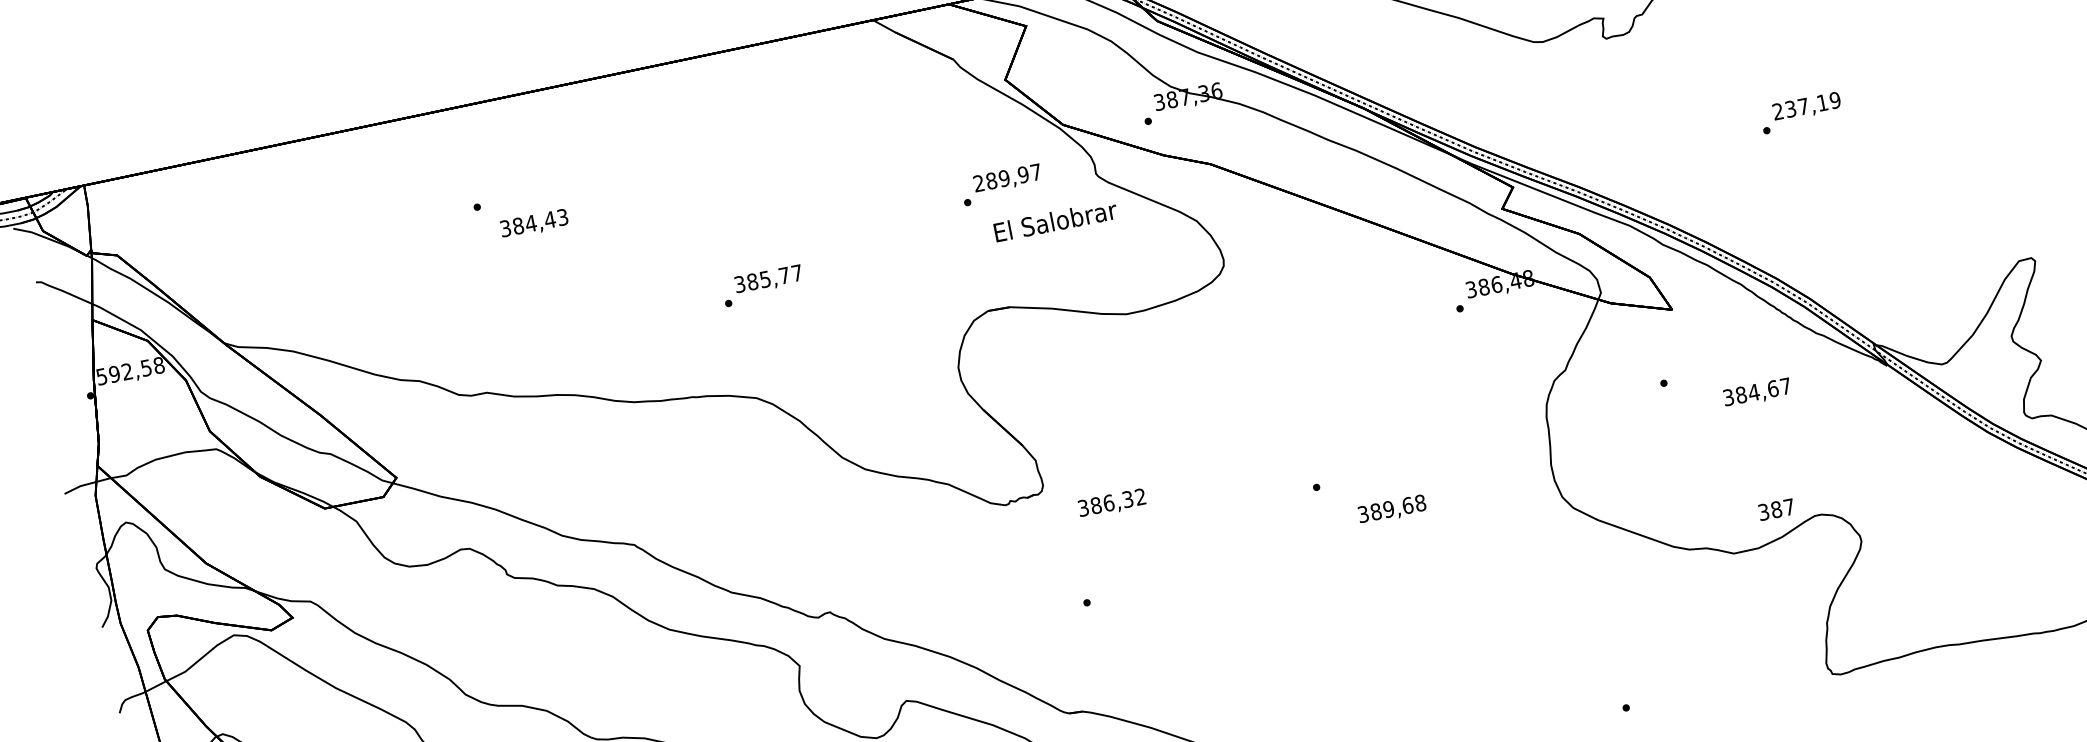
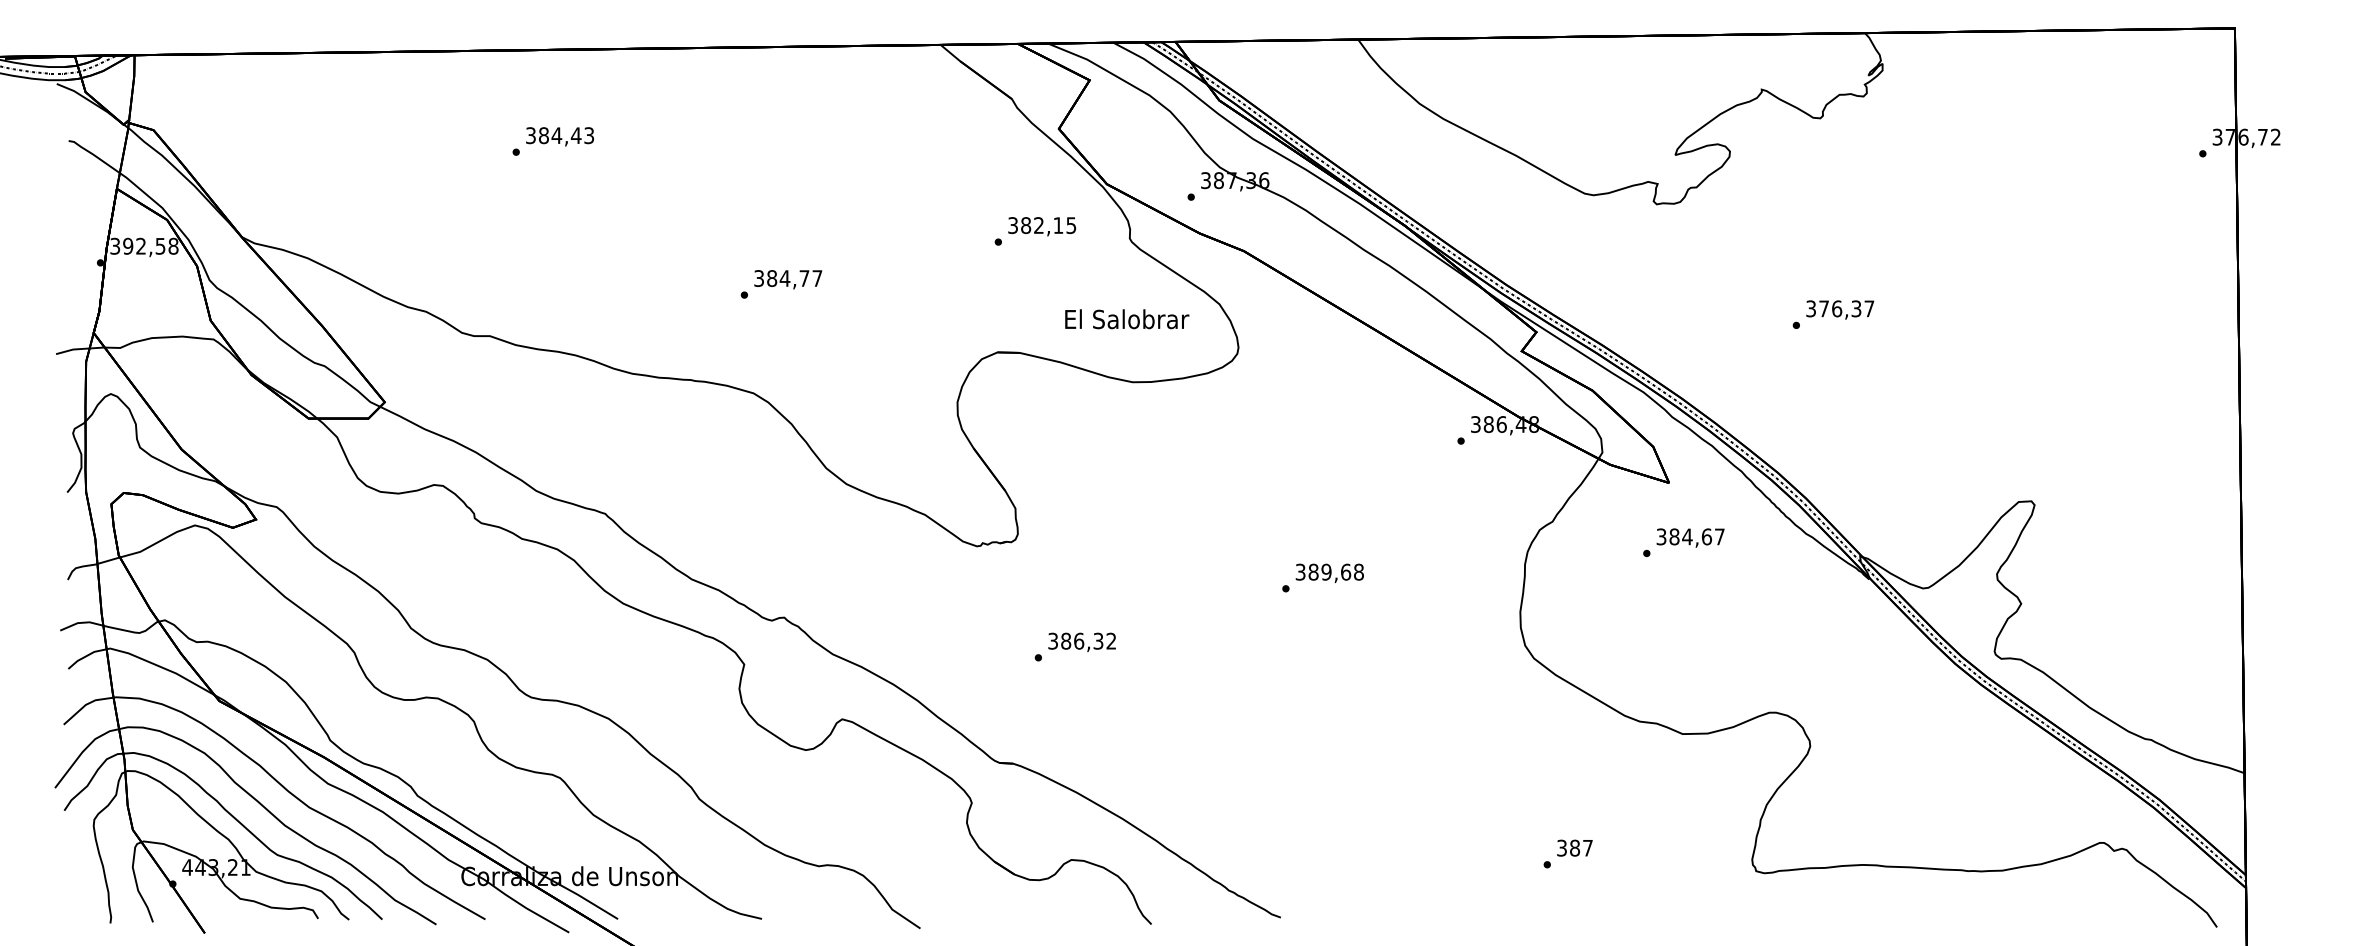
text: (1806, 105) -> (1840, 308), 237,19 -> 376,37
text: (1007, 177) -> (1042, 225), 289,97 -> 382,15
text: (1056, 221) -> (1127, 319), moved
text: (533, 223) -> (559, 136), moved
text: (764, 279) -> (784, 278), 385,77 -> 384,77
text: (101, 375) -> (115, 245), 592,58 -> 392,58
text: (1757, 392) -> (1690, 537), moved
text: (1111, 502) -> (1081, 641), moved
text: (1391, 509) -> (1329, 572), moved
text: (1775, 509) -> (1574, 847), moved

